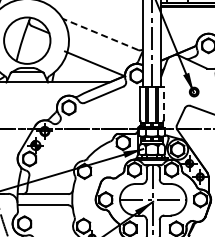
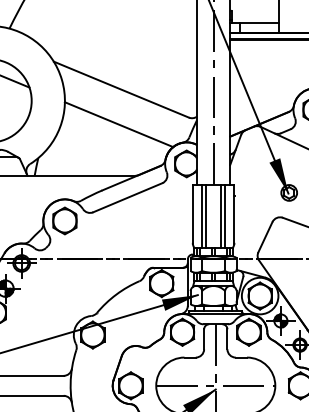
line: (100, 34) -> (121, 89), dashed -> solid
line: (95, 63) -> (119, 123), moved
line: (163, 103) -> (234, 213), dashed -> solid

